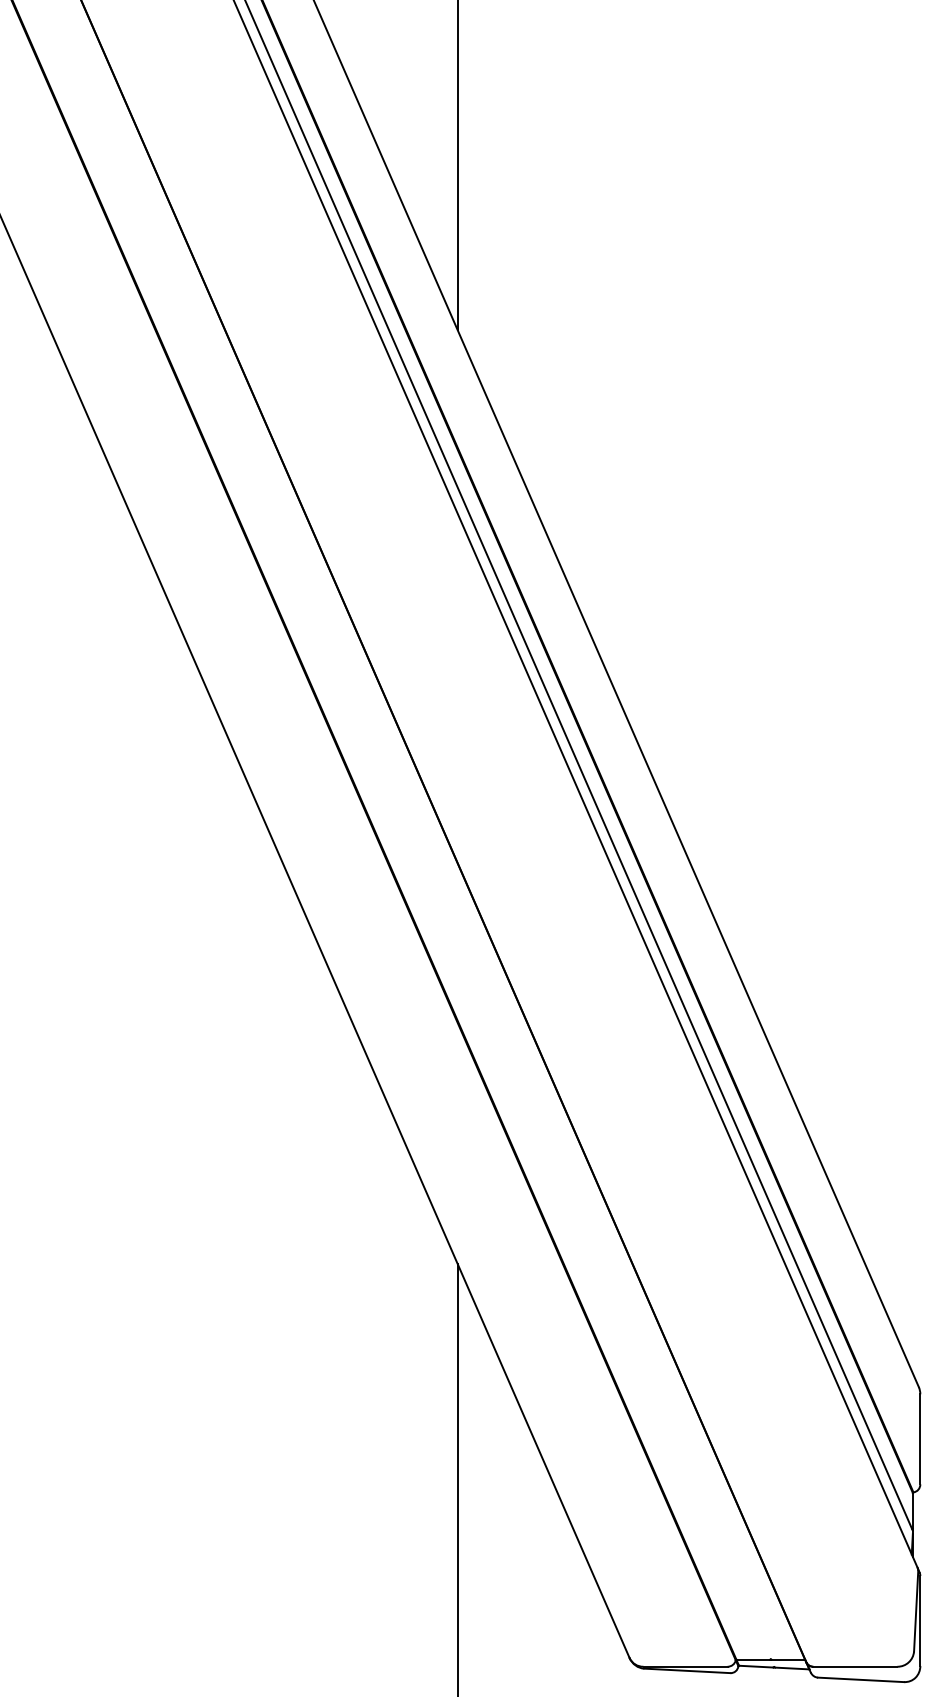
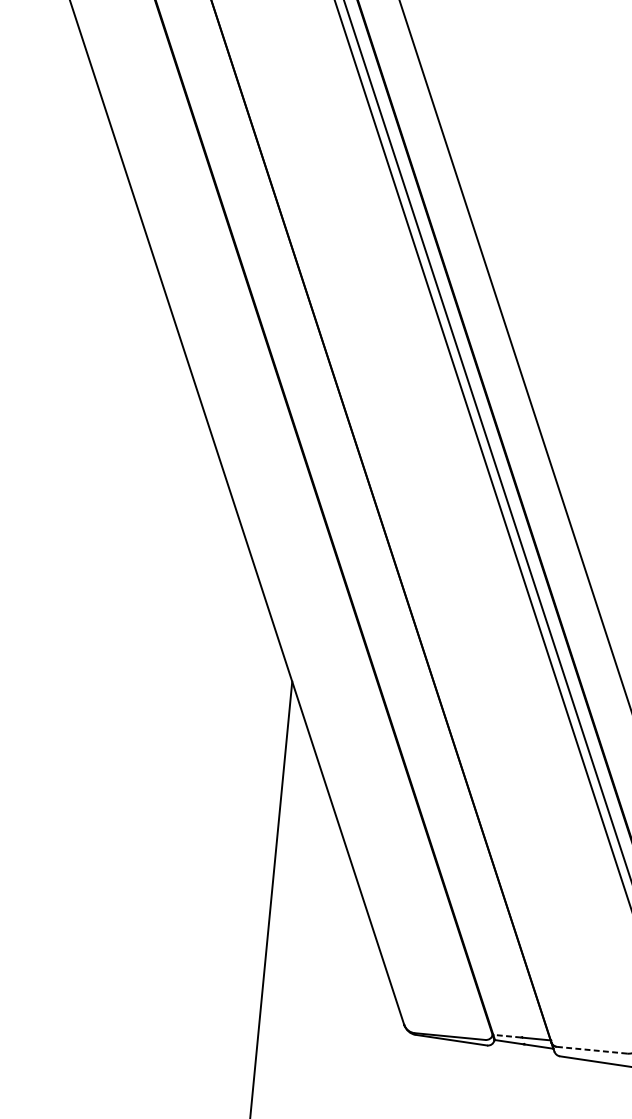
line: (753, 1659) -> (507, 1035), solid -> dashed
line: (854, 1666) -> (591, 1049), solid -> dashed

